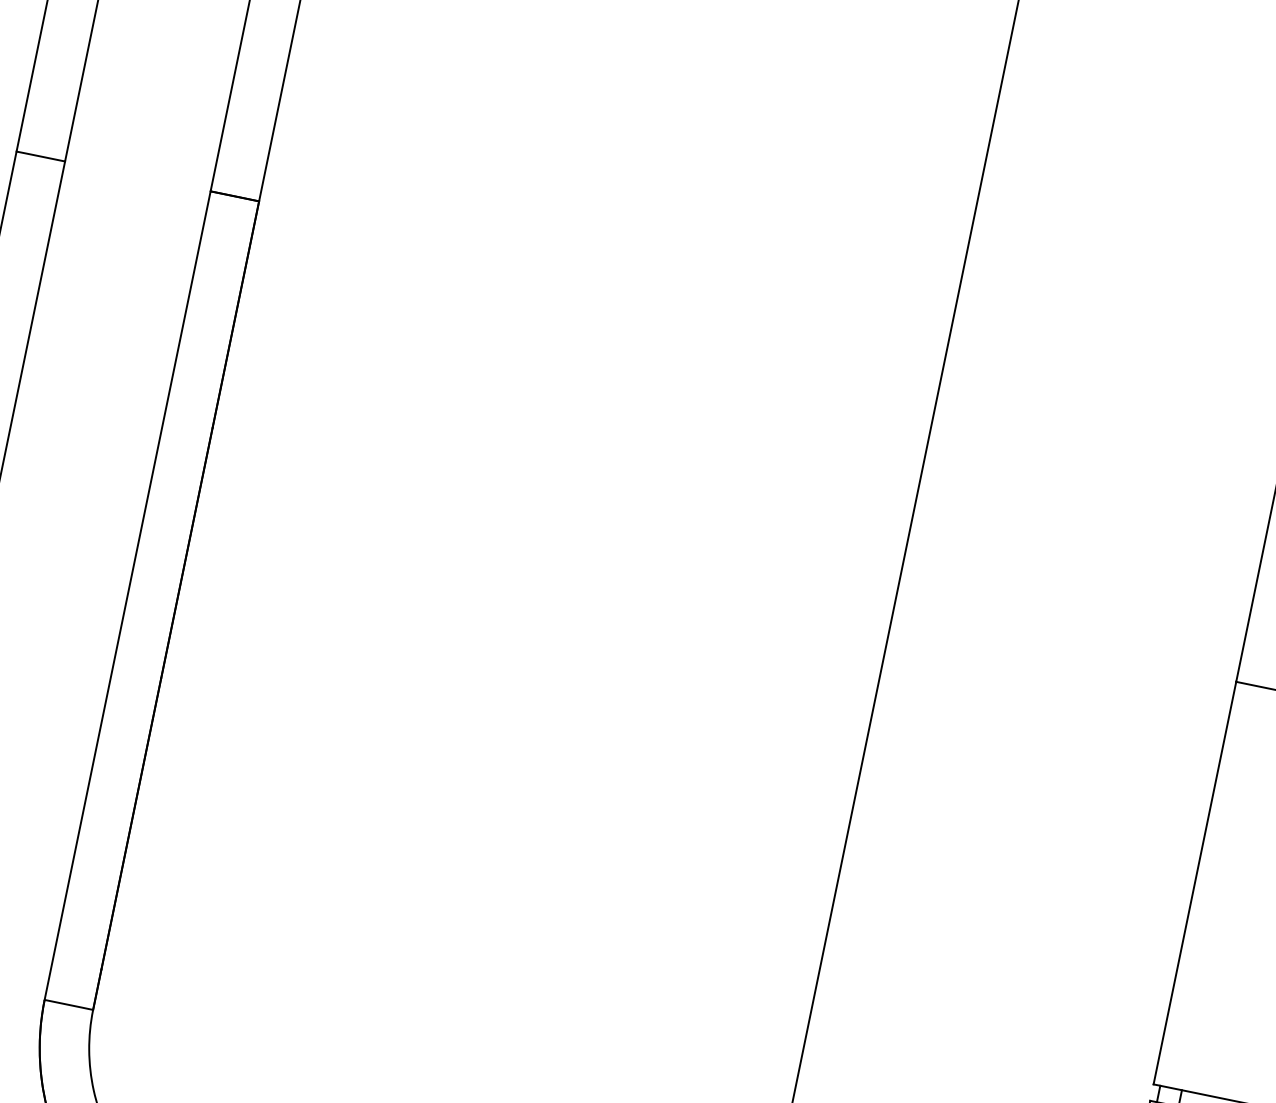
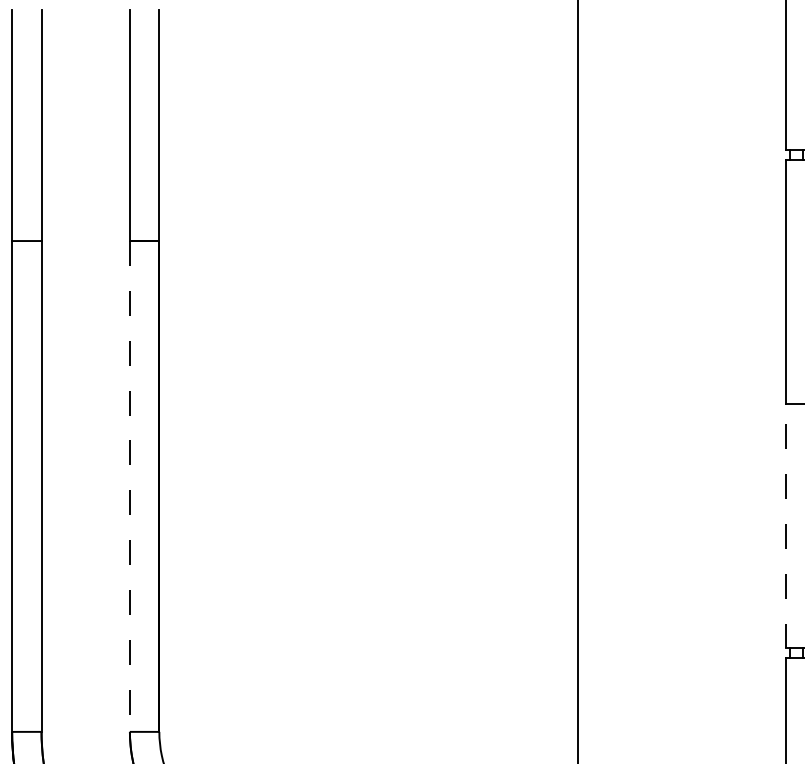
line: (126, 595) -> (129, 486), solid -> dashed
line: (1196, 881) -> (786, 525), solid -> dashed

